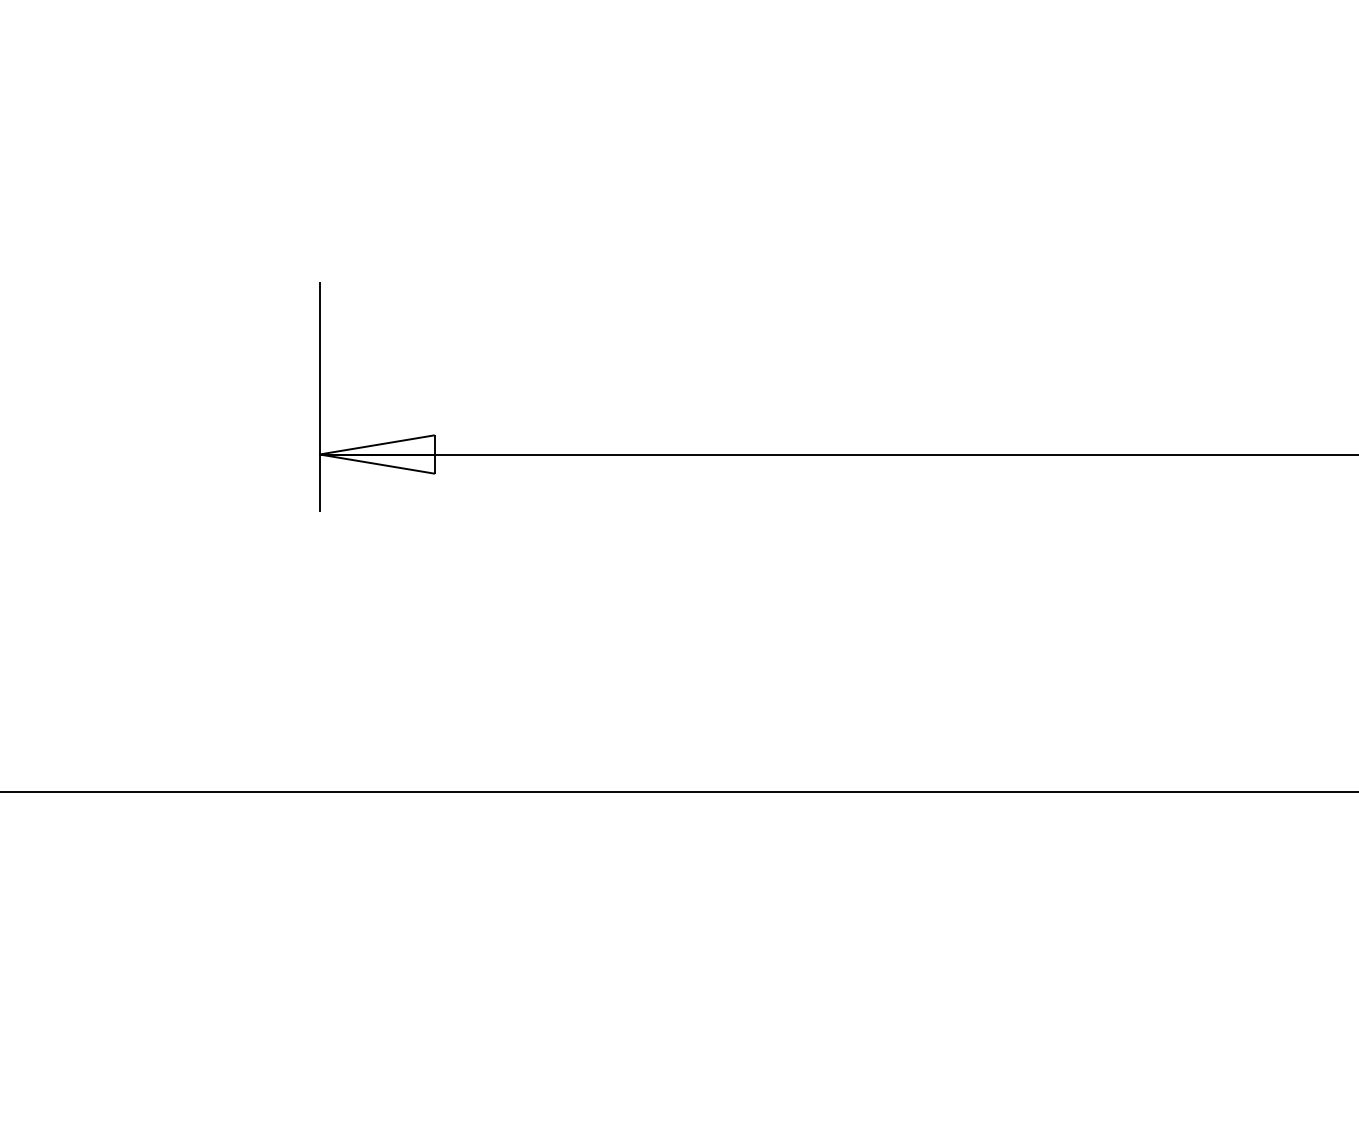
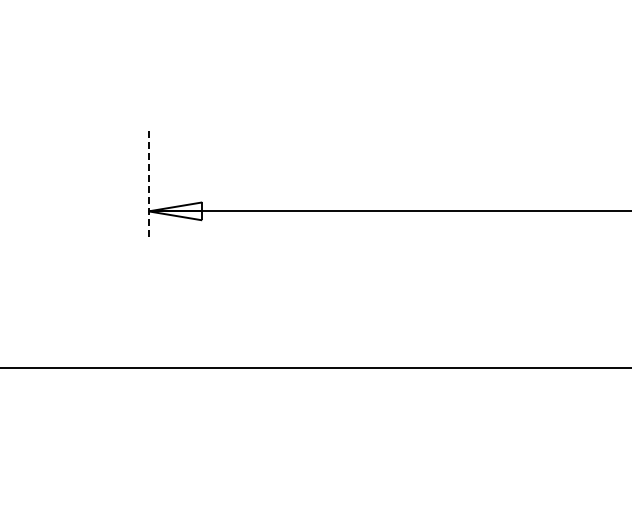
line: (319, 396) -> (148, 184), solid -> dashed

